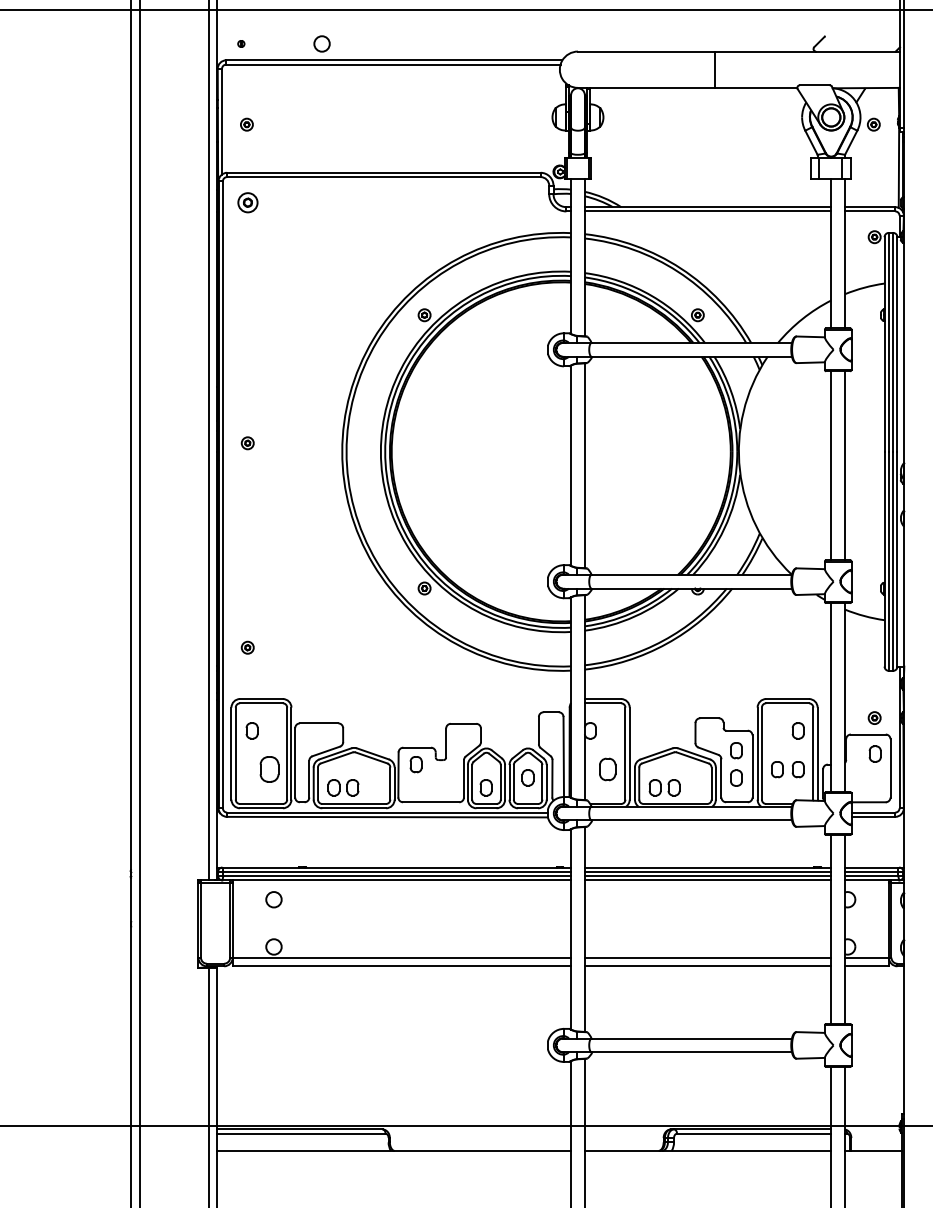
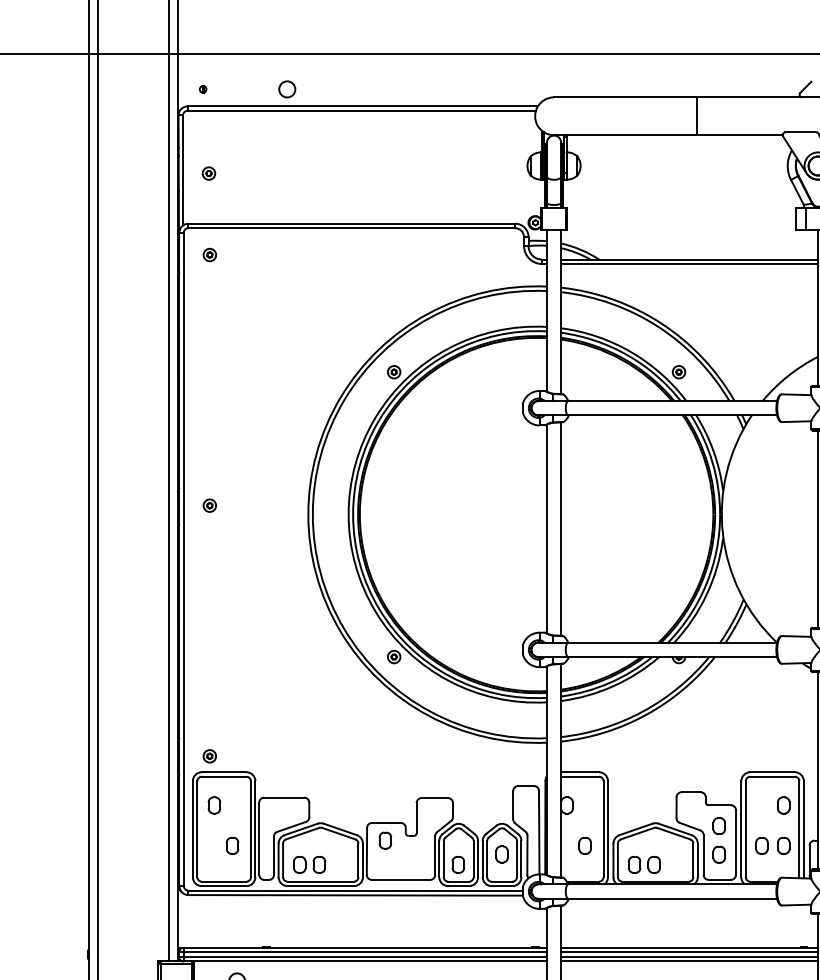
part: (247, 202) -> (209, 254), size x0.62
part: (247, 647) -> (209, 756), moved
part: (269, 769) -> (232, 845), size x0.62
part: (607, 769) -> (584, 845), size x0.71

